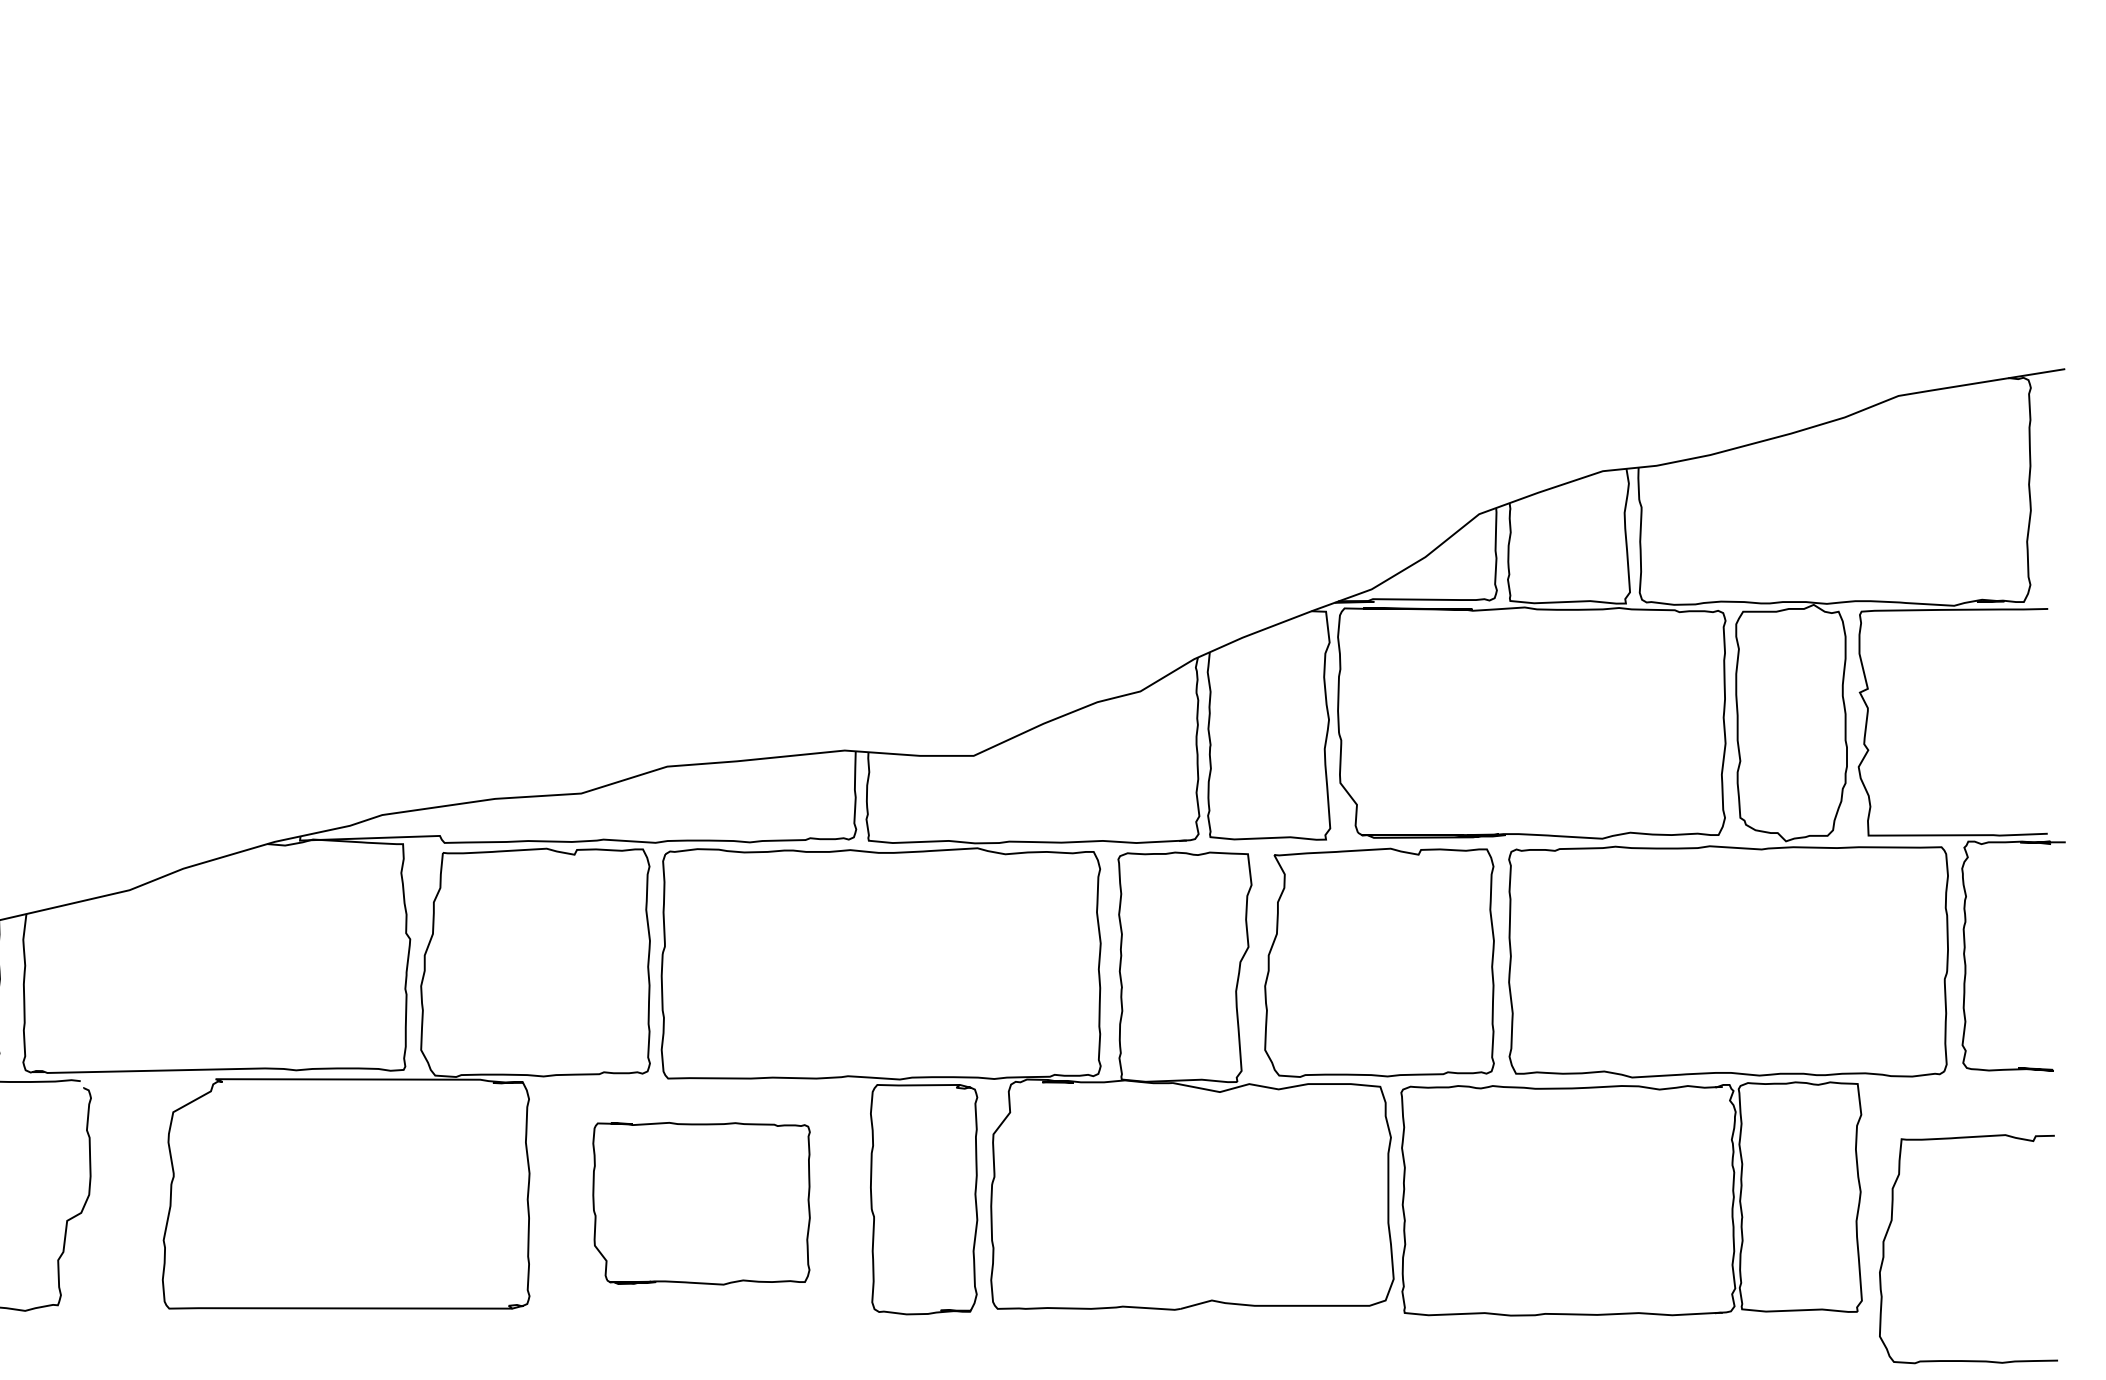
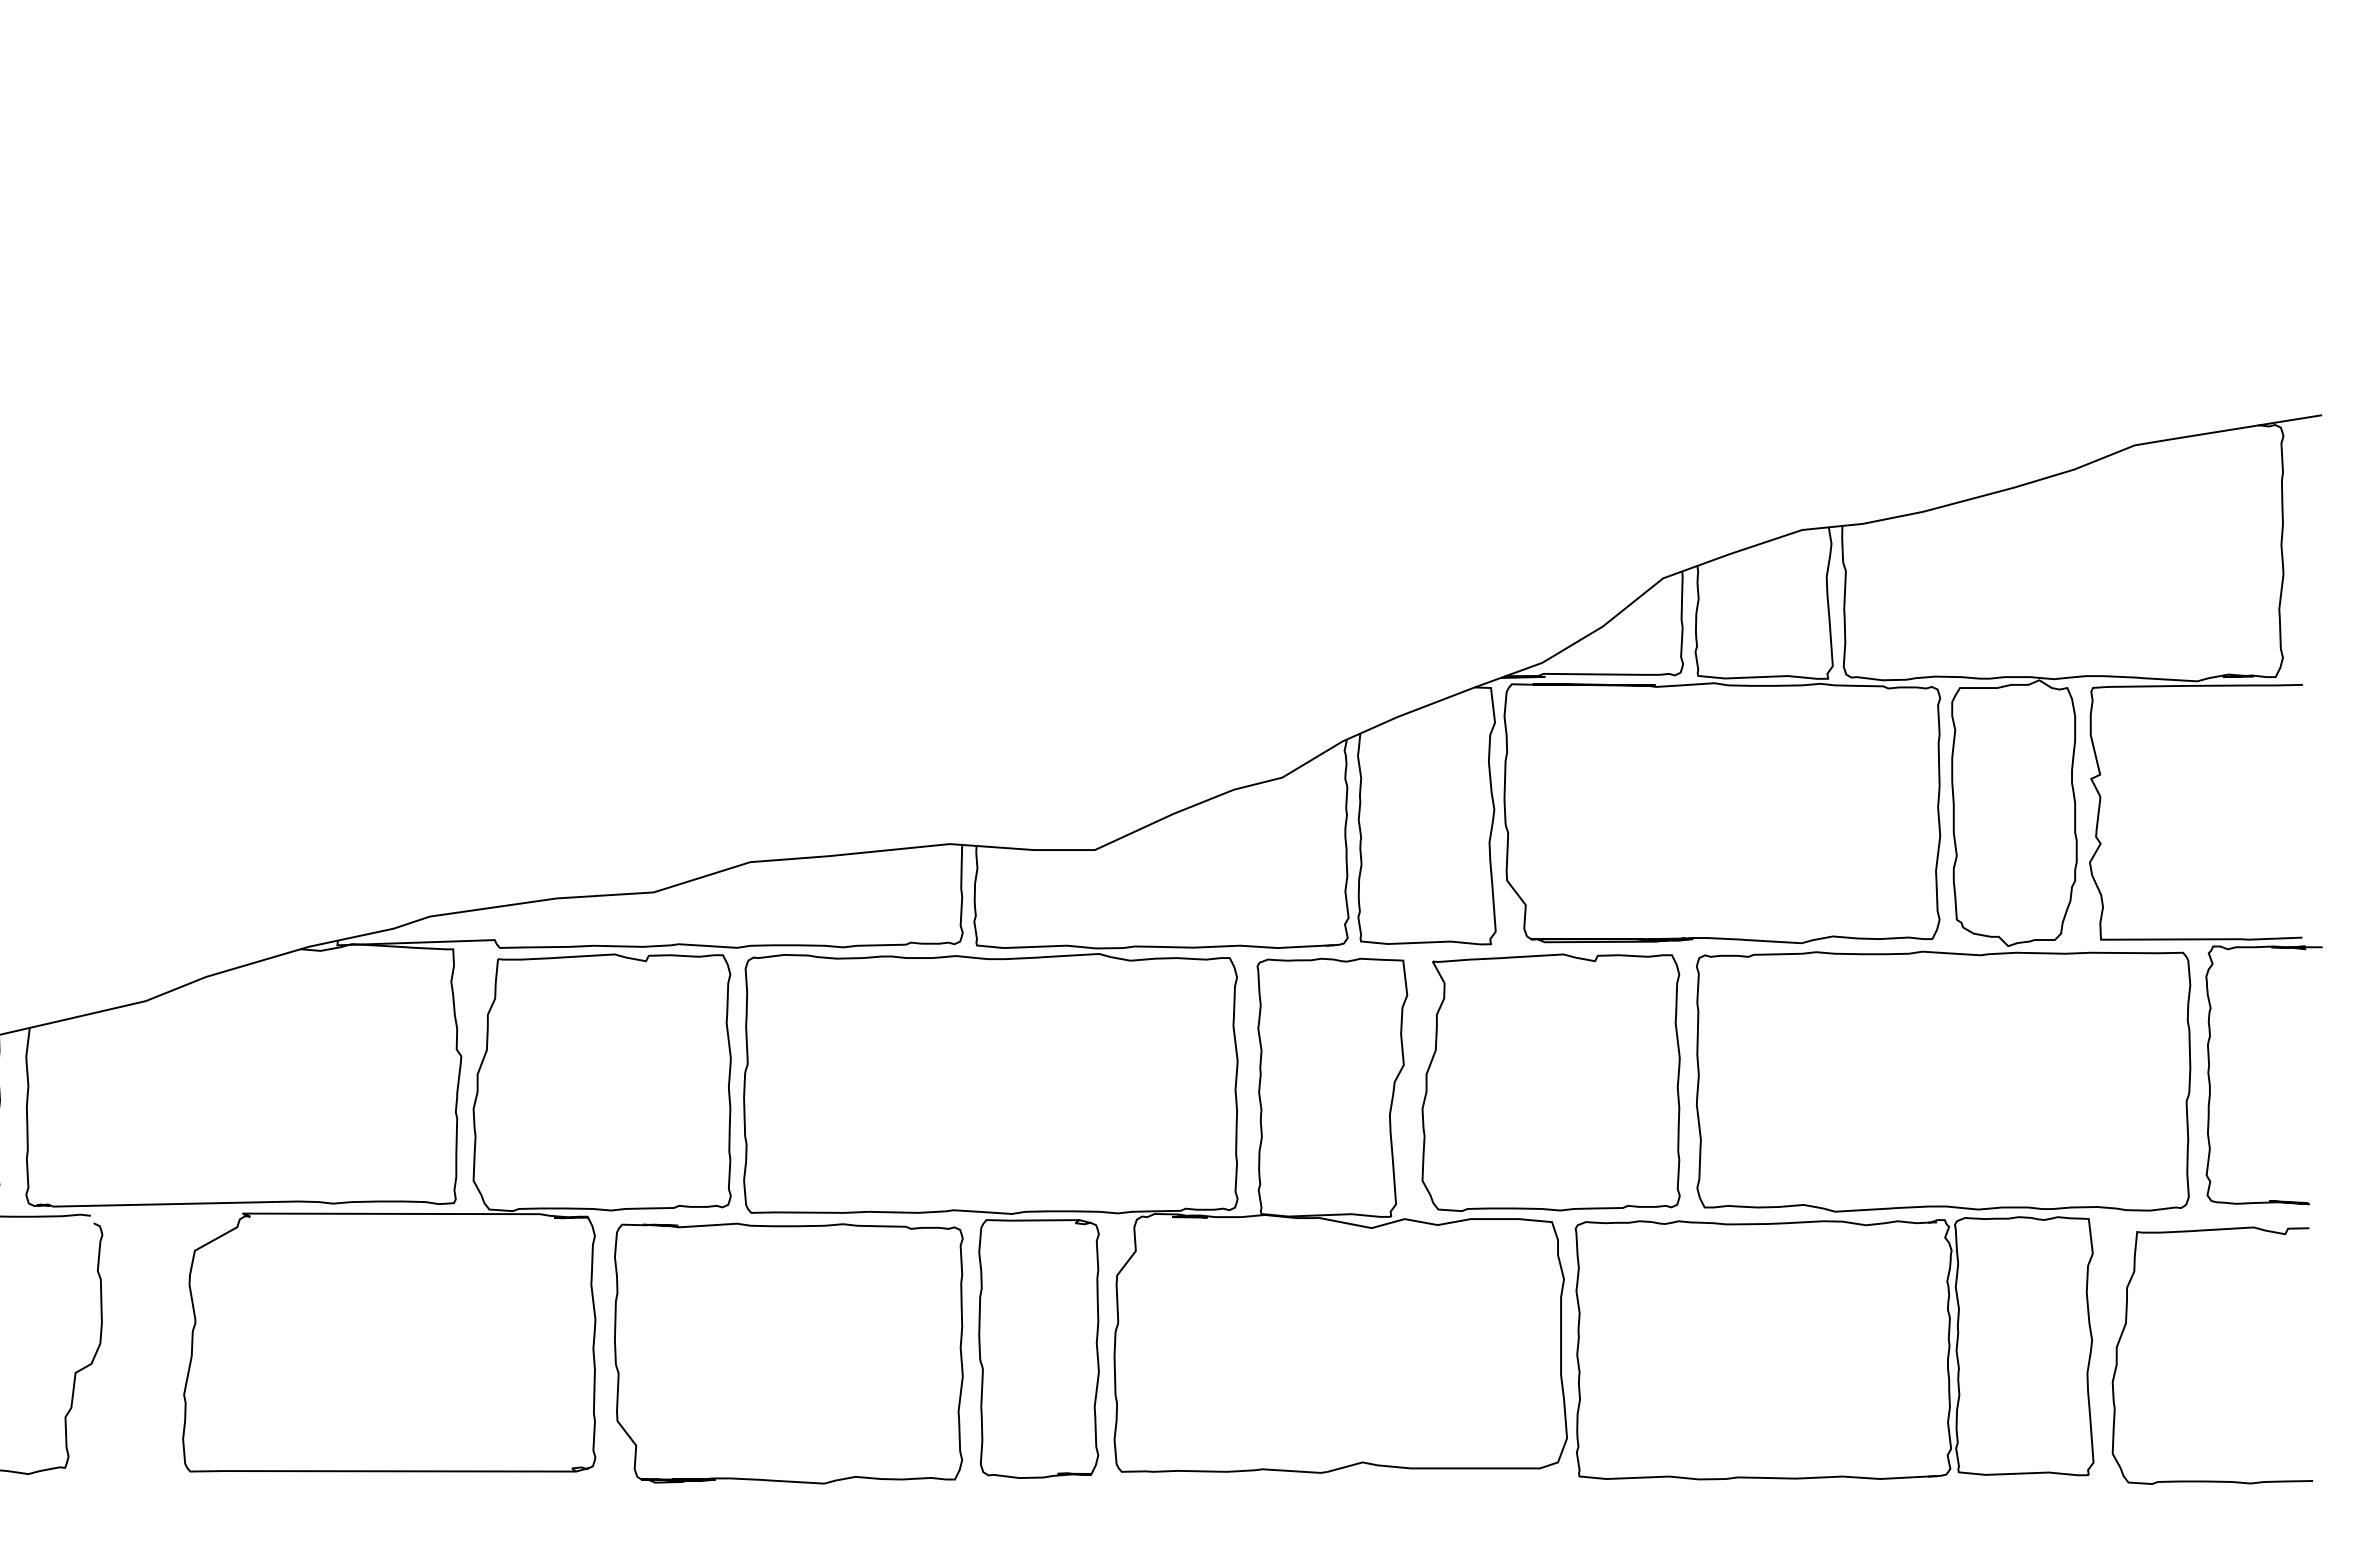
part: (701, 1203) -> (788, 1353), size x1.43
curve: (1892, 1222) -> (2126, 1325), moved

